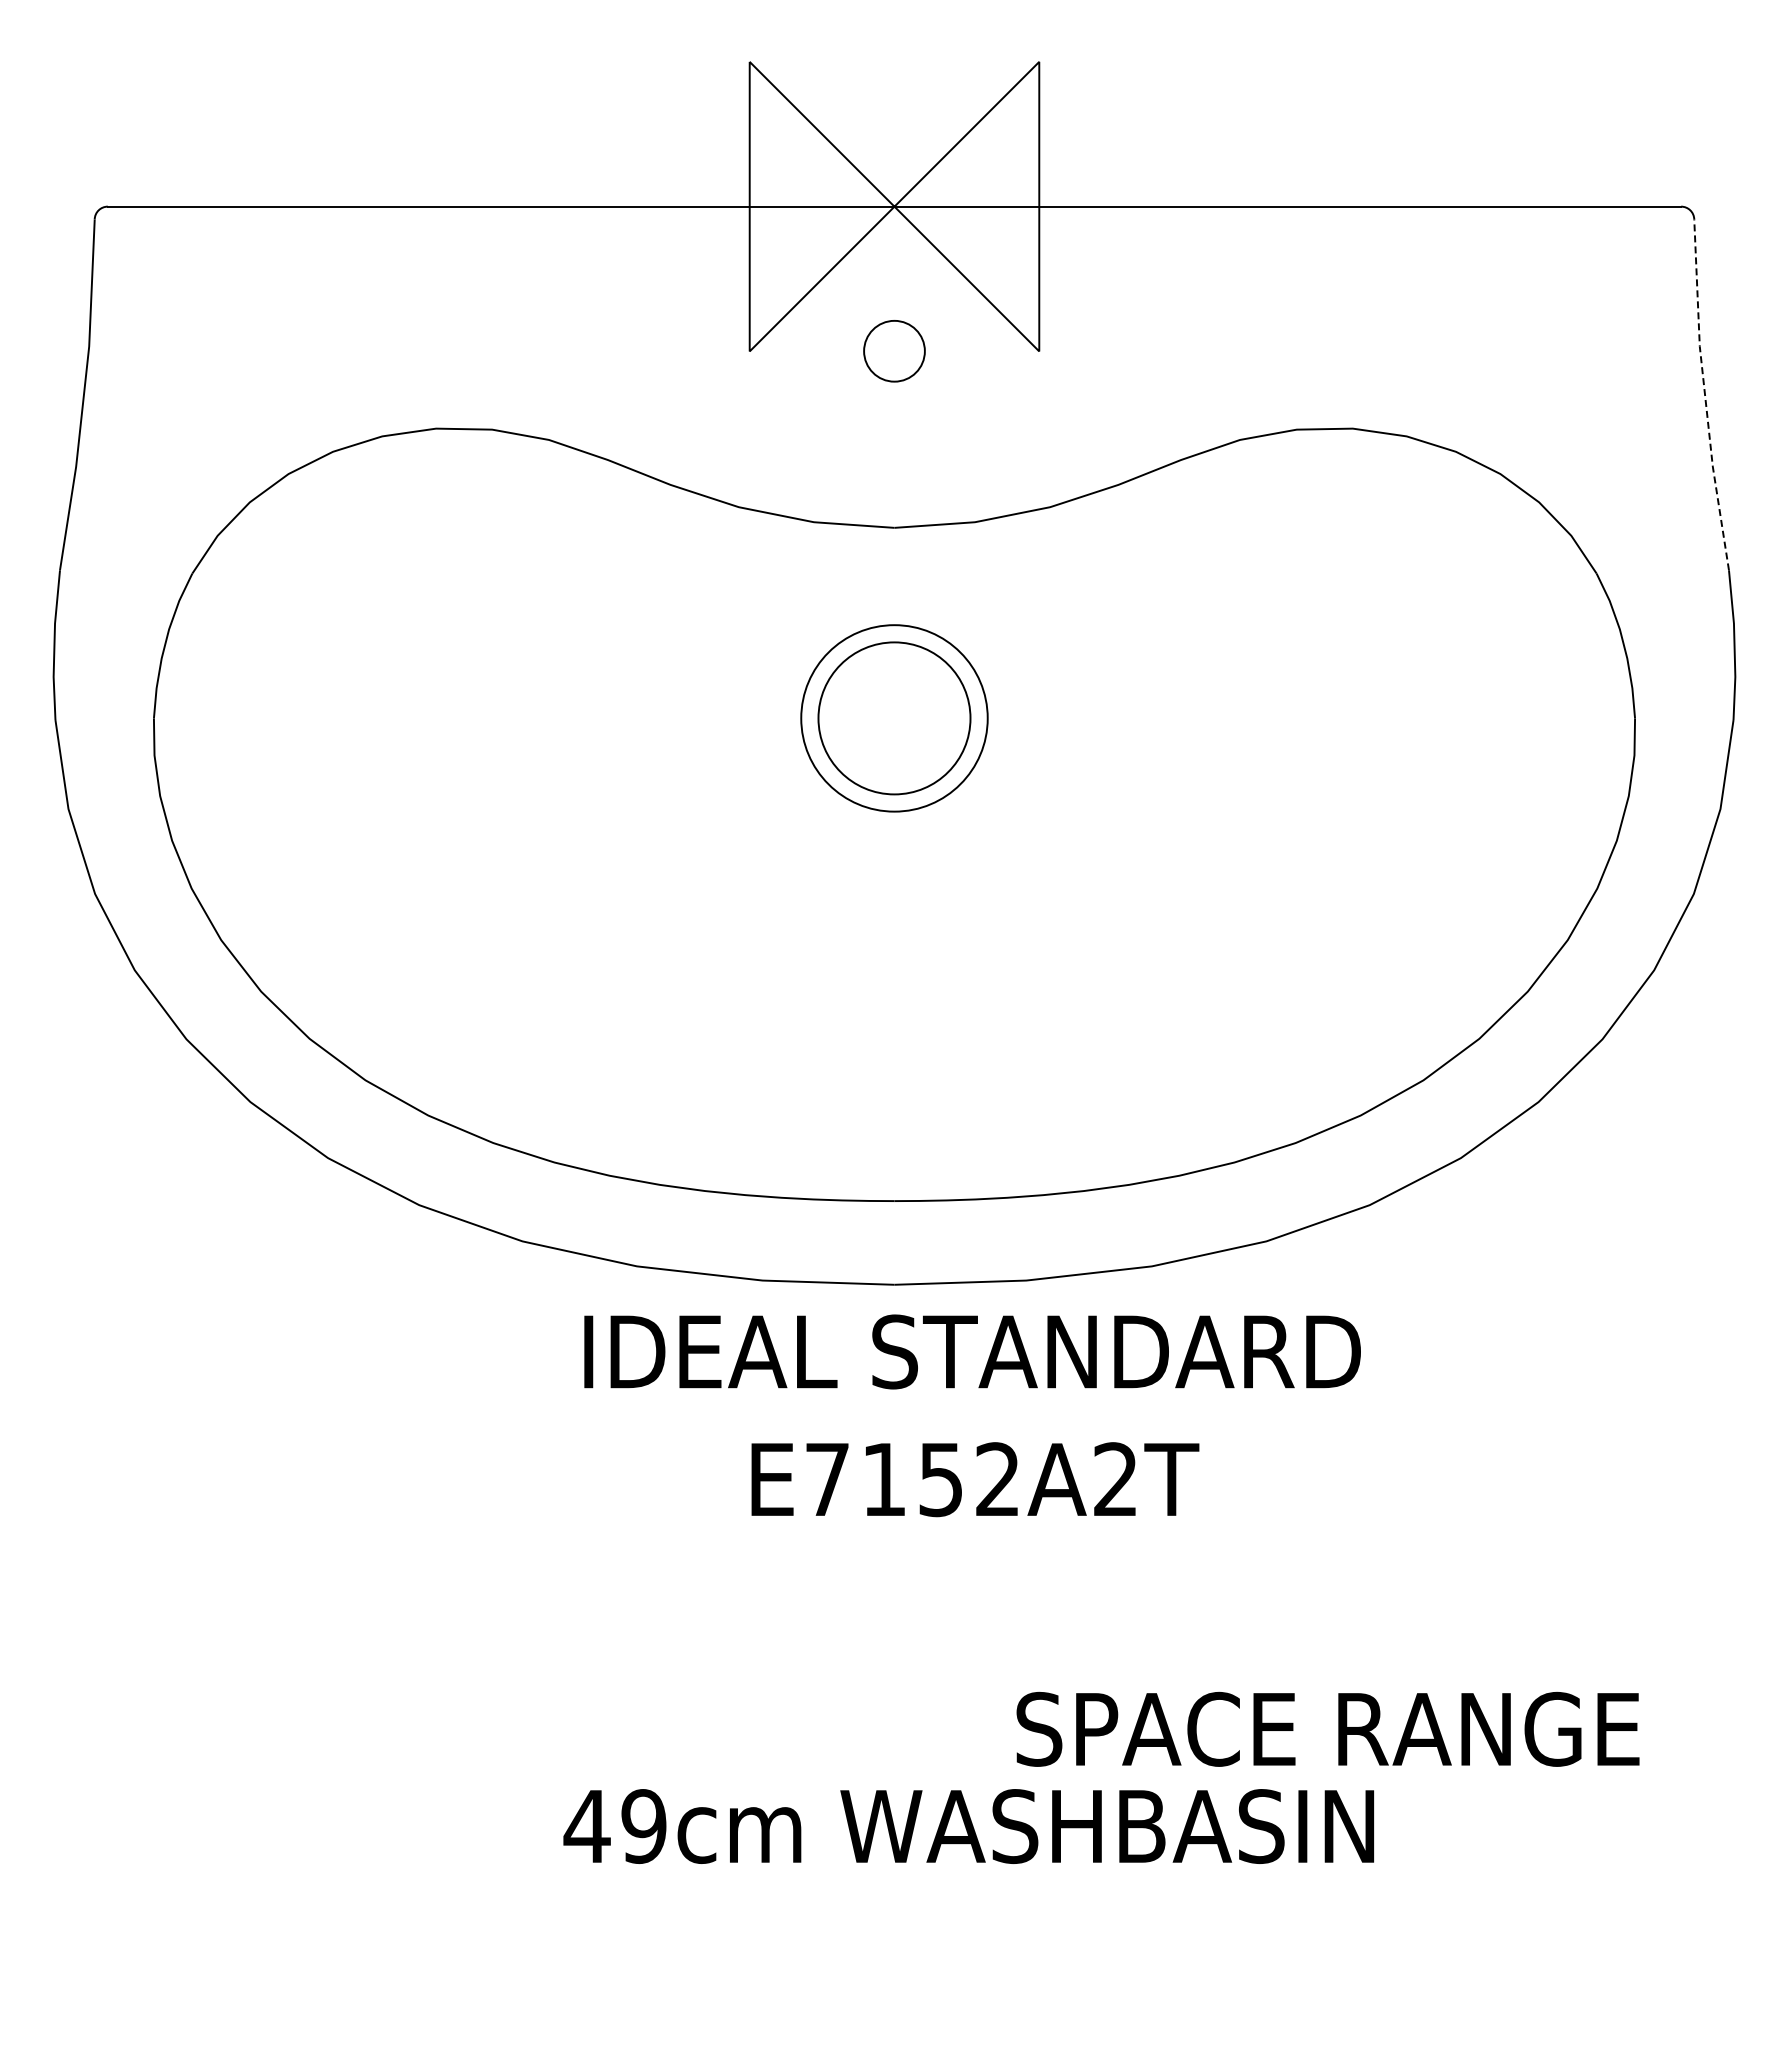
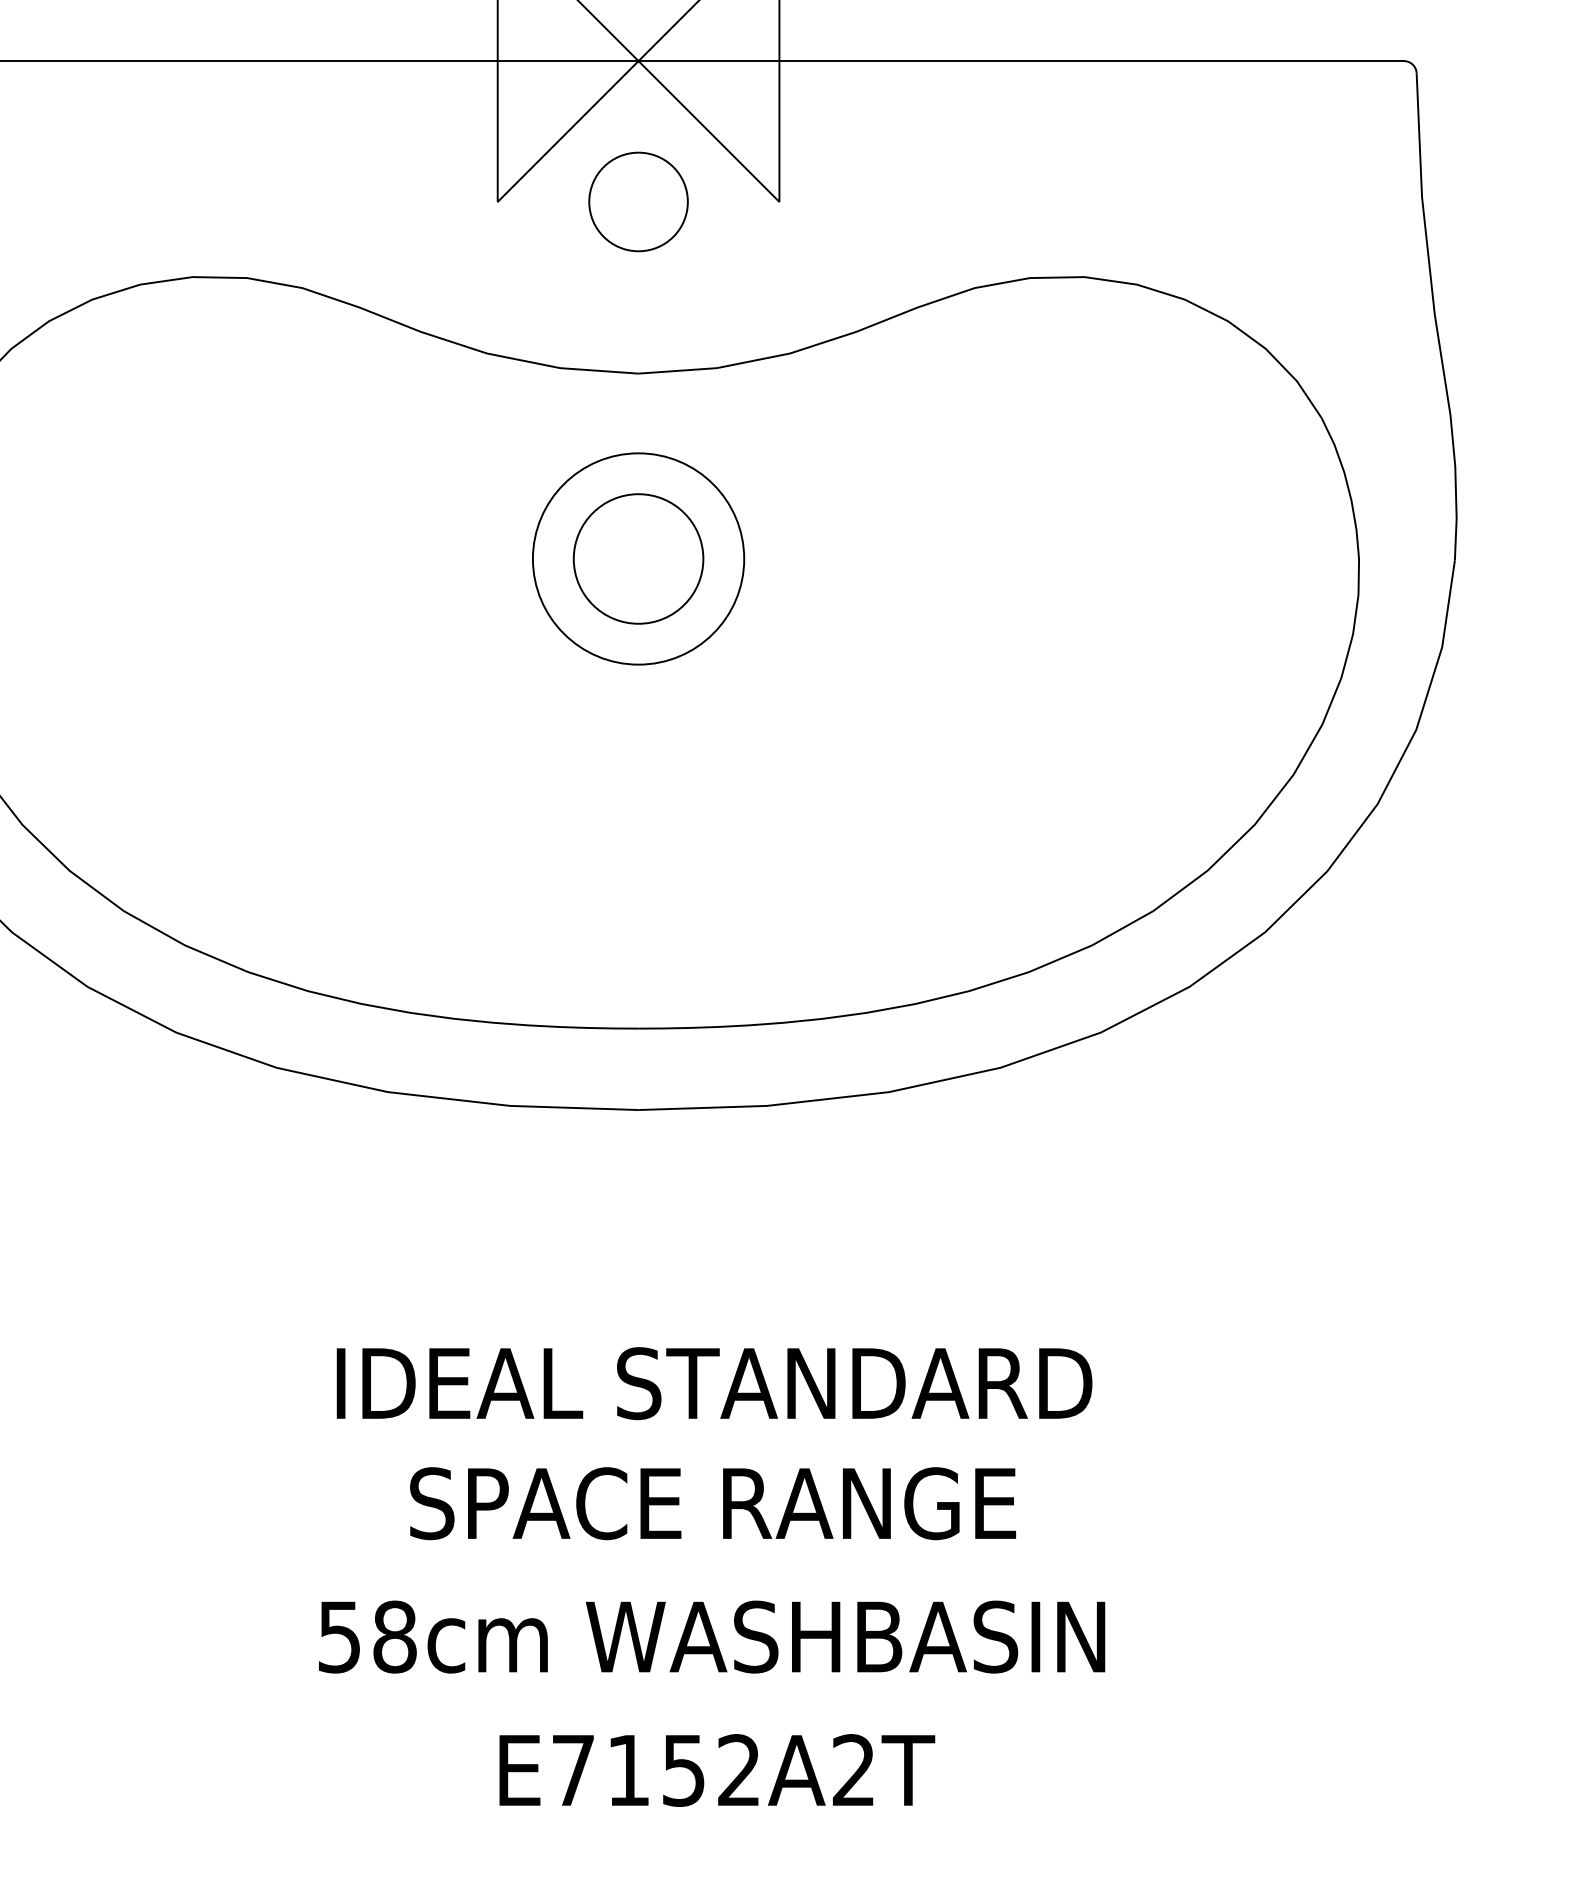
circle: (894, 350) -> (638, 201), size x1.67
line: (1705, 394) -> (1427, 243), dashed -> solid
circle: (894, 717) -> (638, 558), size x1.43
circle: (894, 718) -> (638, 559), size x0.71
text: (972, 1351) -> (714, 1383), moved
text: (975, 1479) -> (717, 1770), moved
text: (1327, 1728) -> (712, 1502), moved
text: (614, 1826) -> (366, 1637), 49cm -> 58cm

